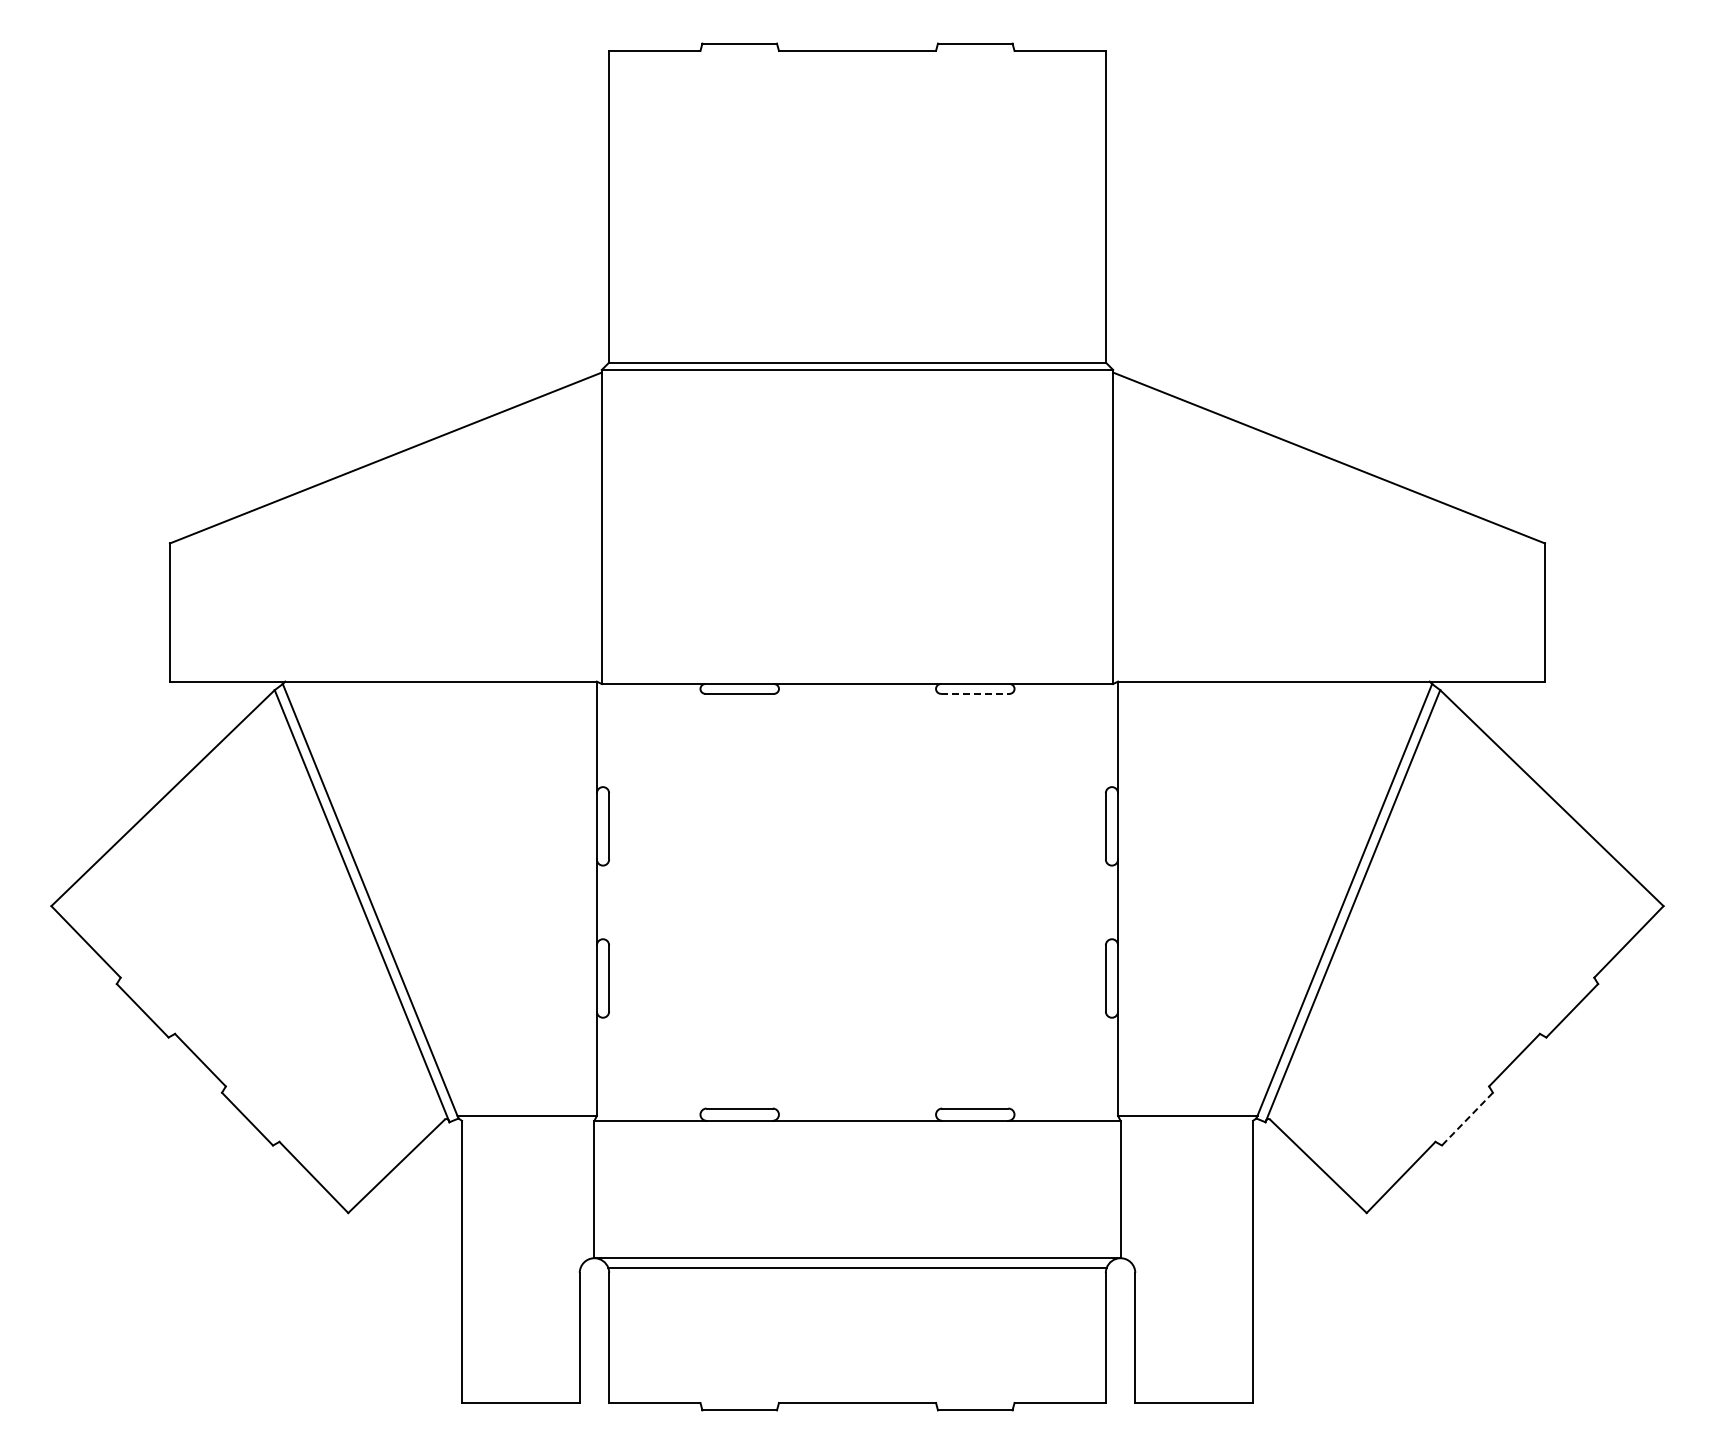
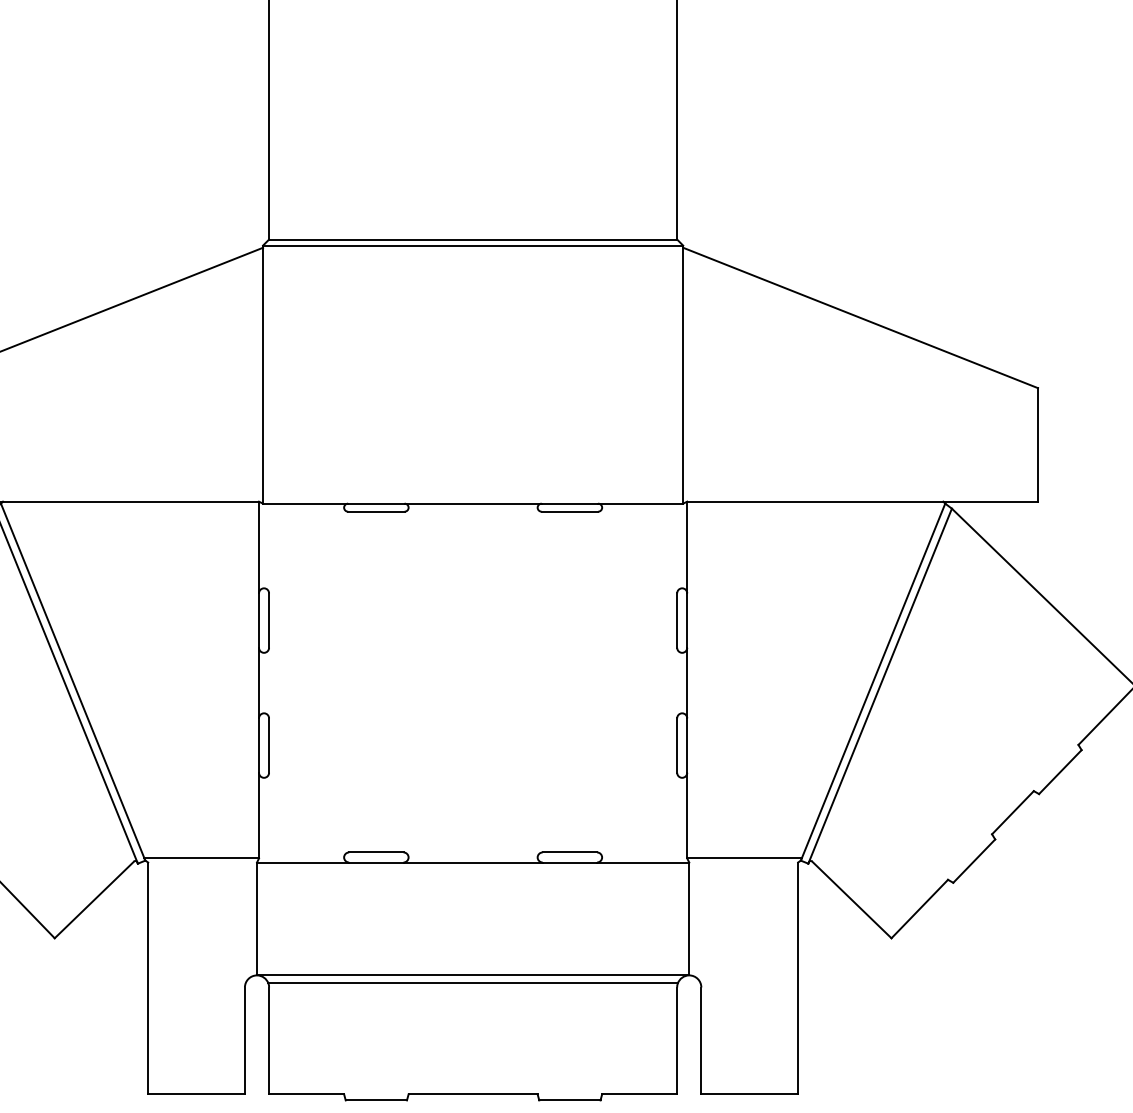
line: (975, 693) -> (570, 511), dashed -> solid
line: (1467, 1119) -> (974, 861), dashed -> solid

